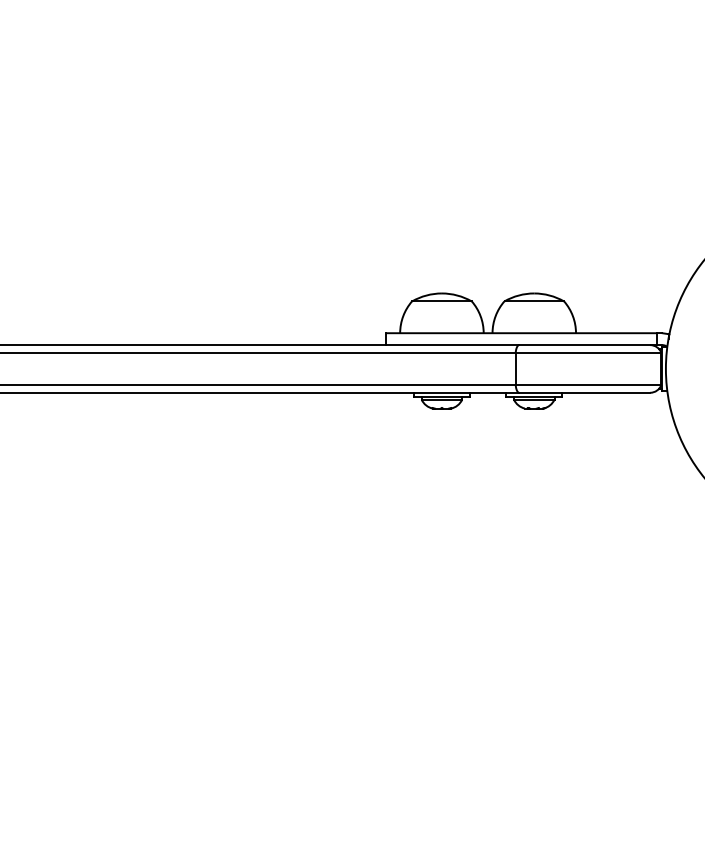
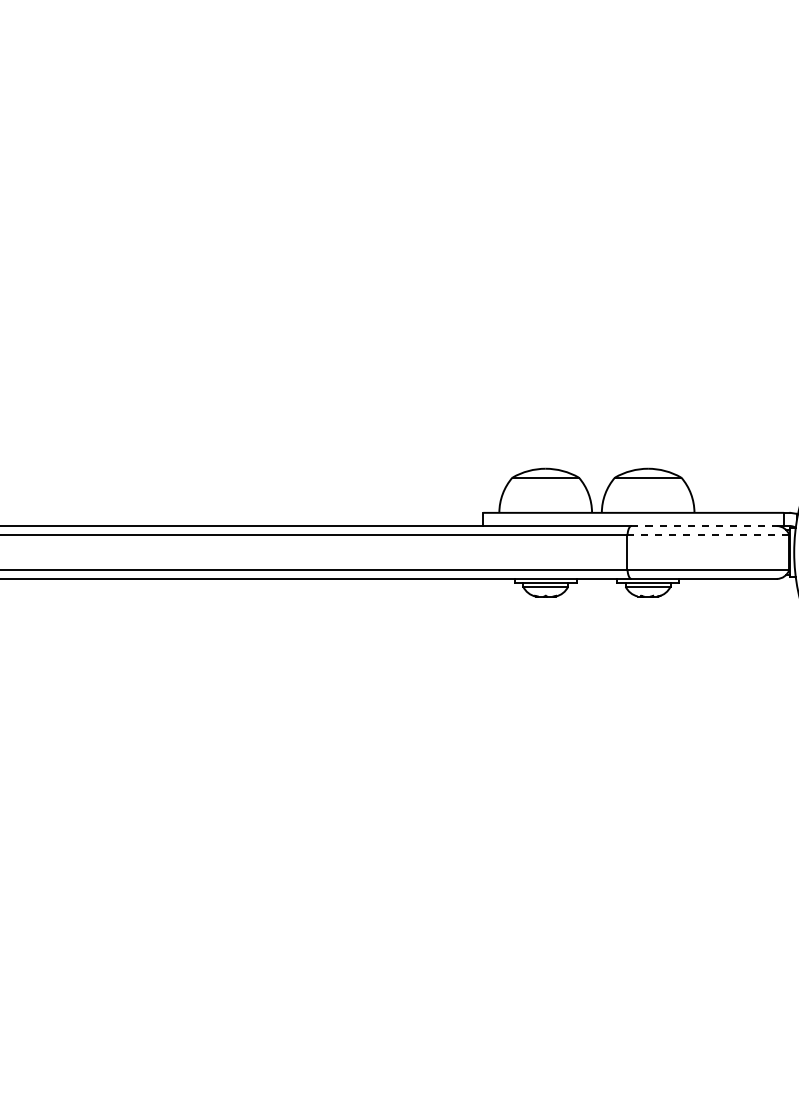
line: (585, 345) -> (704, 526), solid -> dashed
line: (588, 352) -> (708, 534), solid -> dashed

